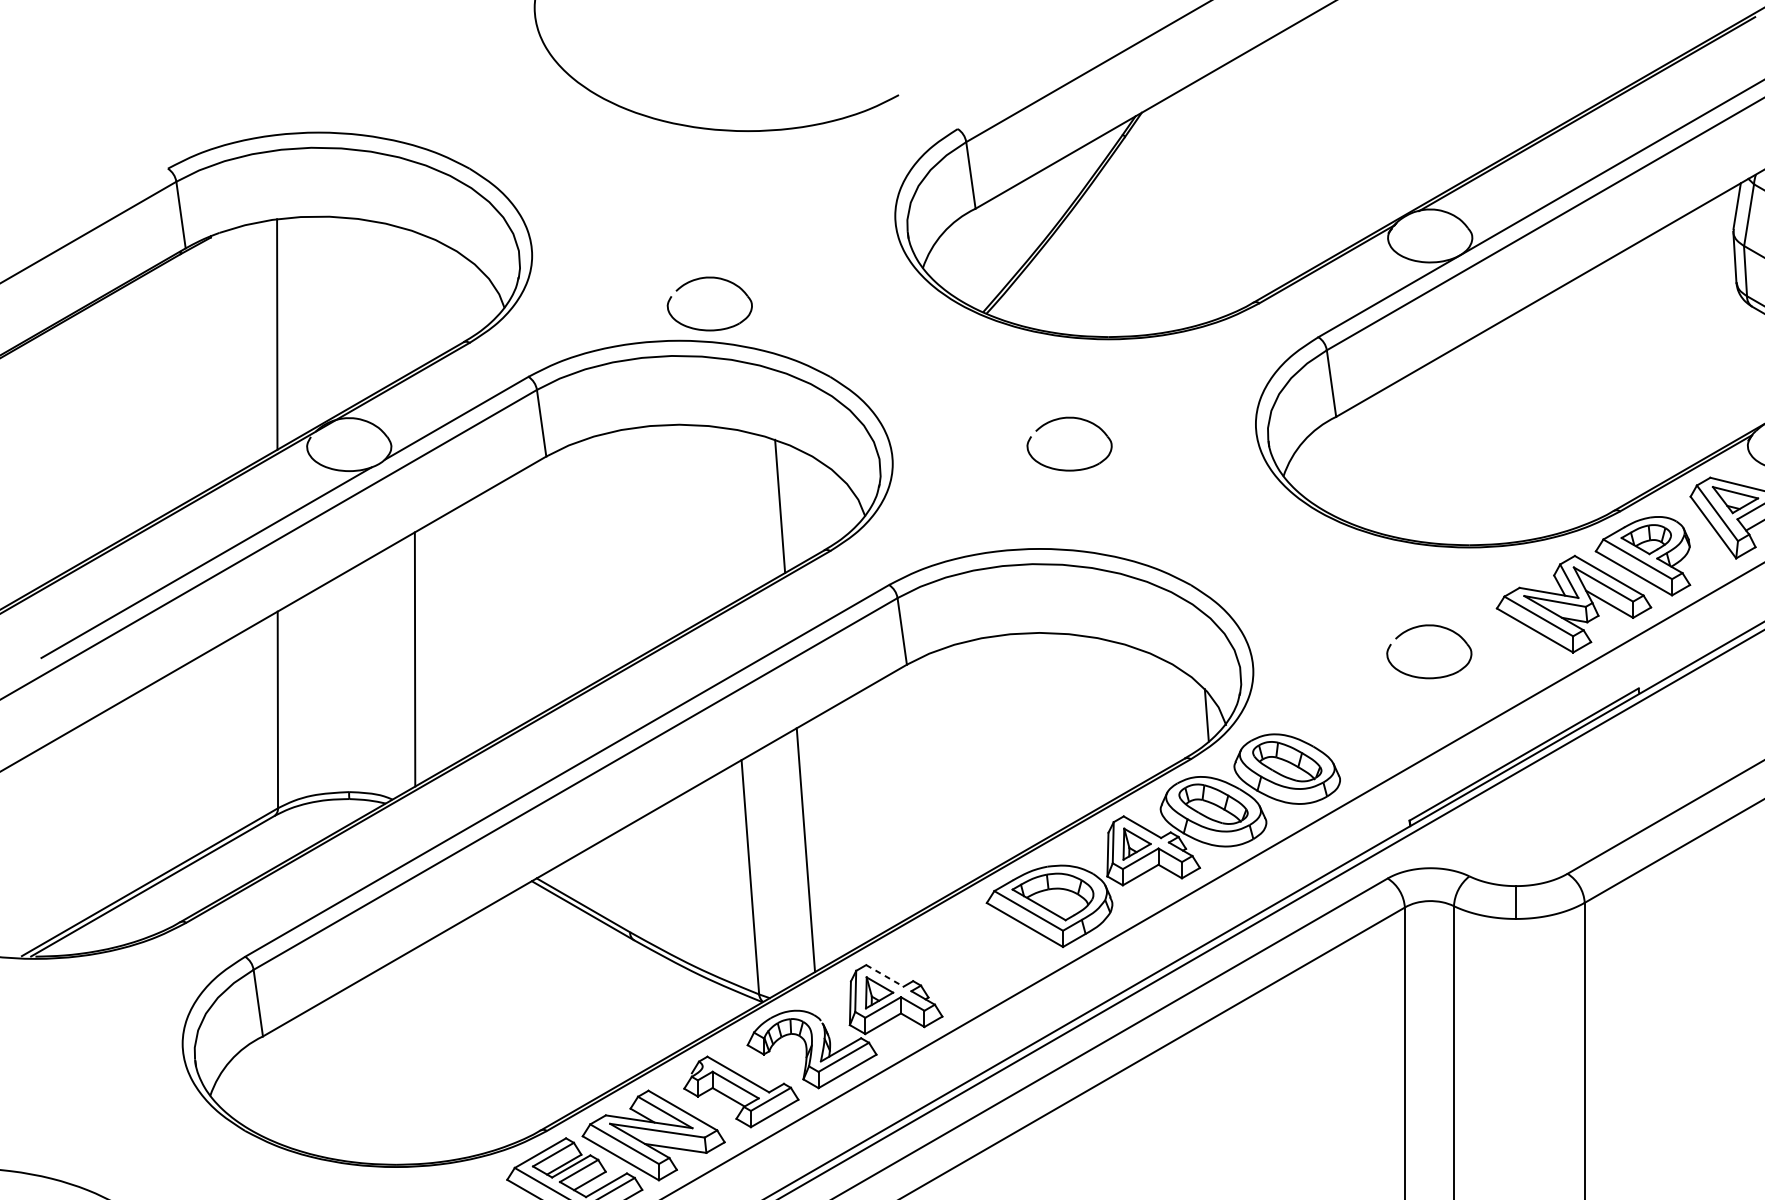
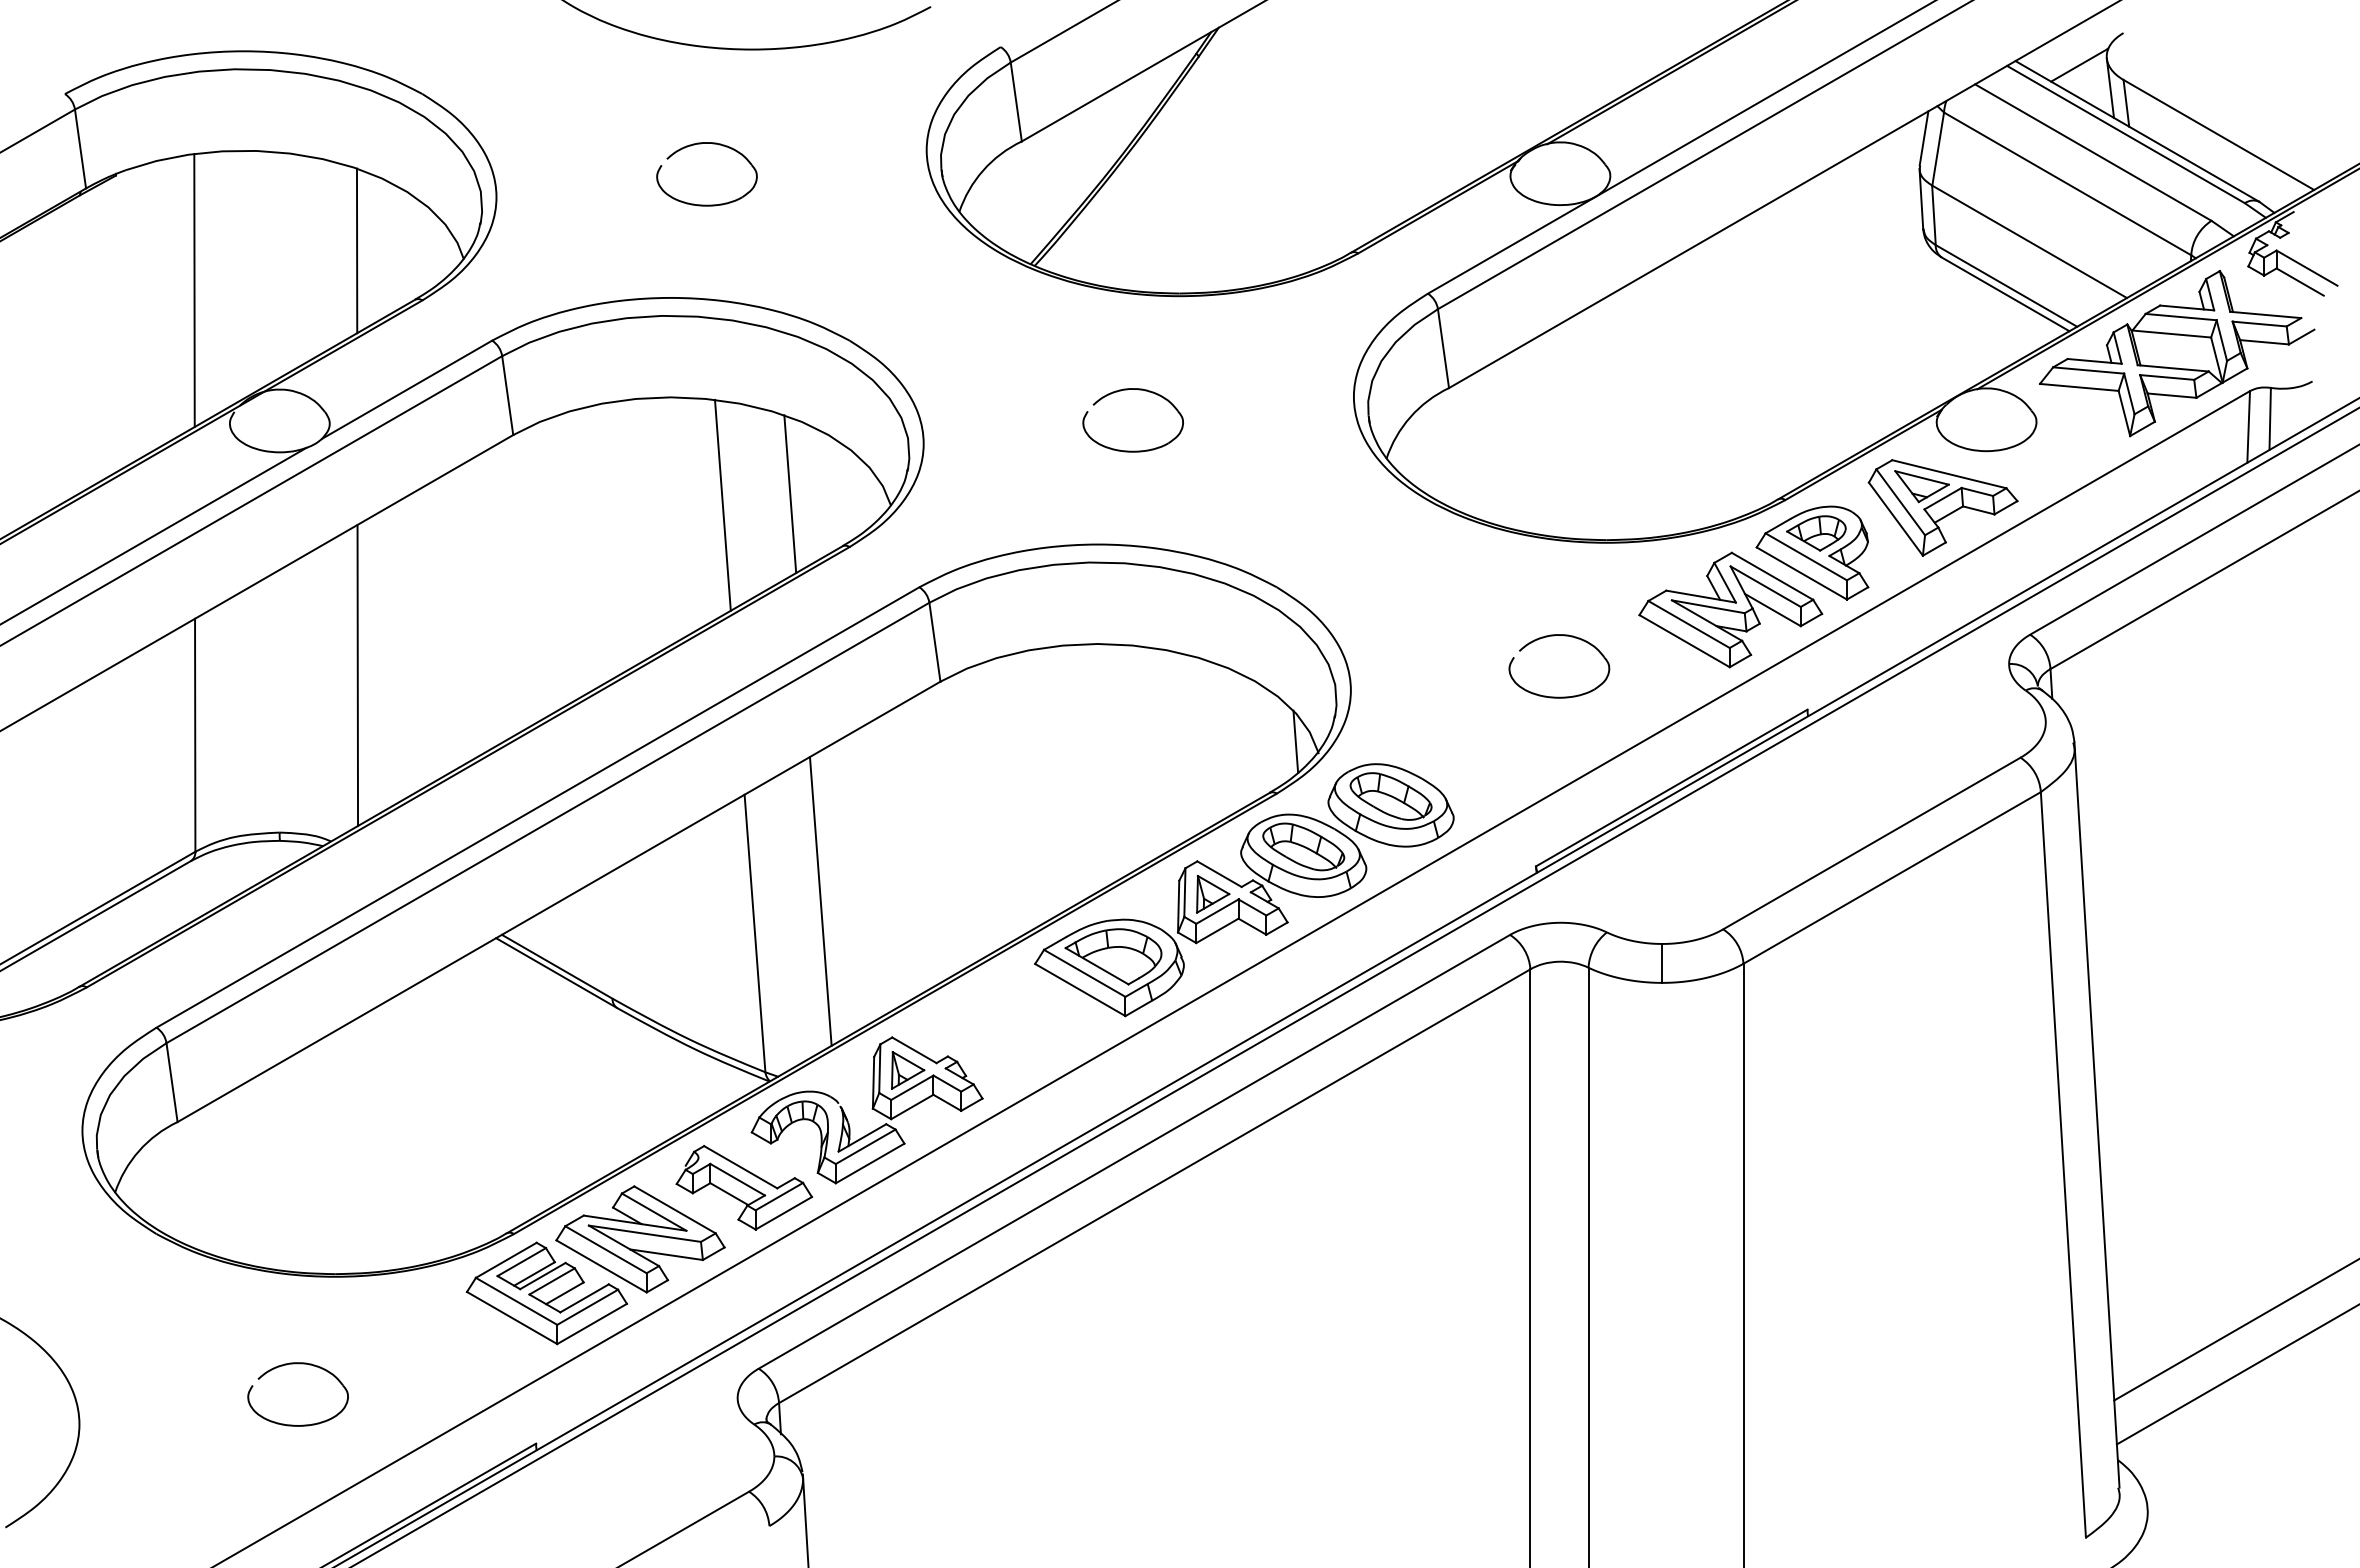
line: (413, 300) -> (356, 250), added
part: (709, 329) -> (706, 204), moved
line: (722, 515) -> (722, 504), added
line: (884, 976) -> (914, 1050), dashed -> solid

